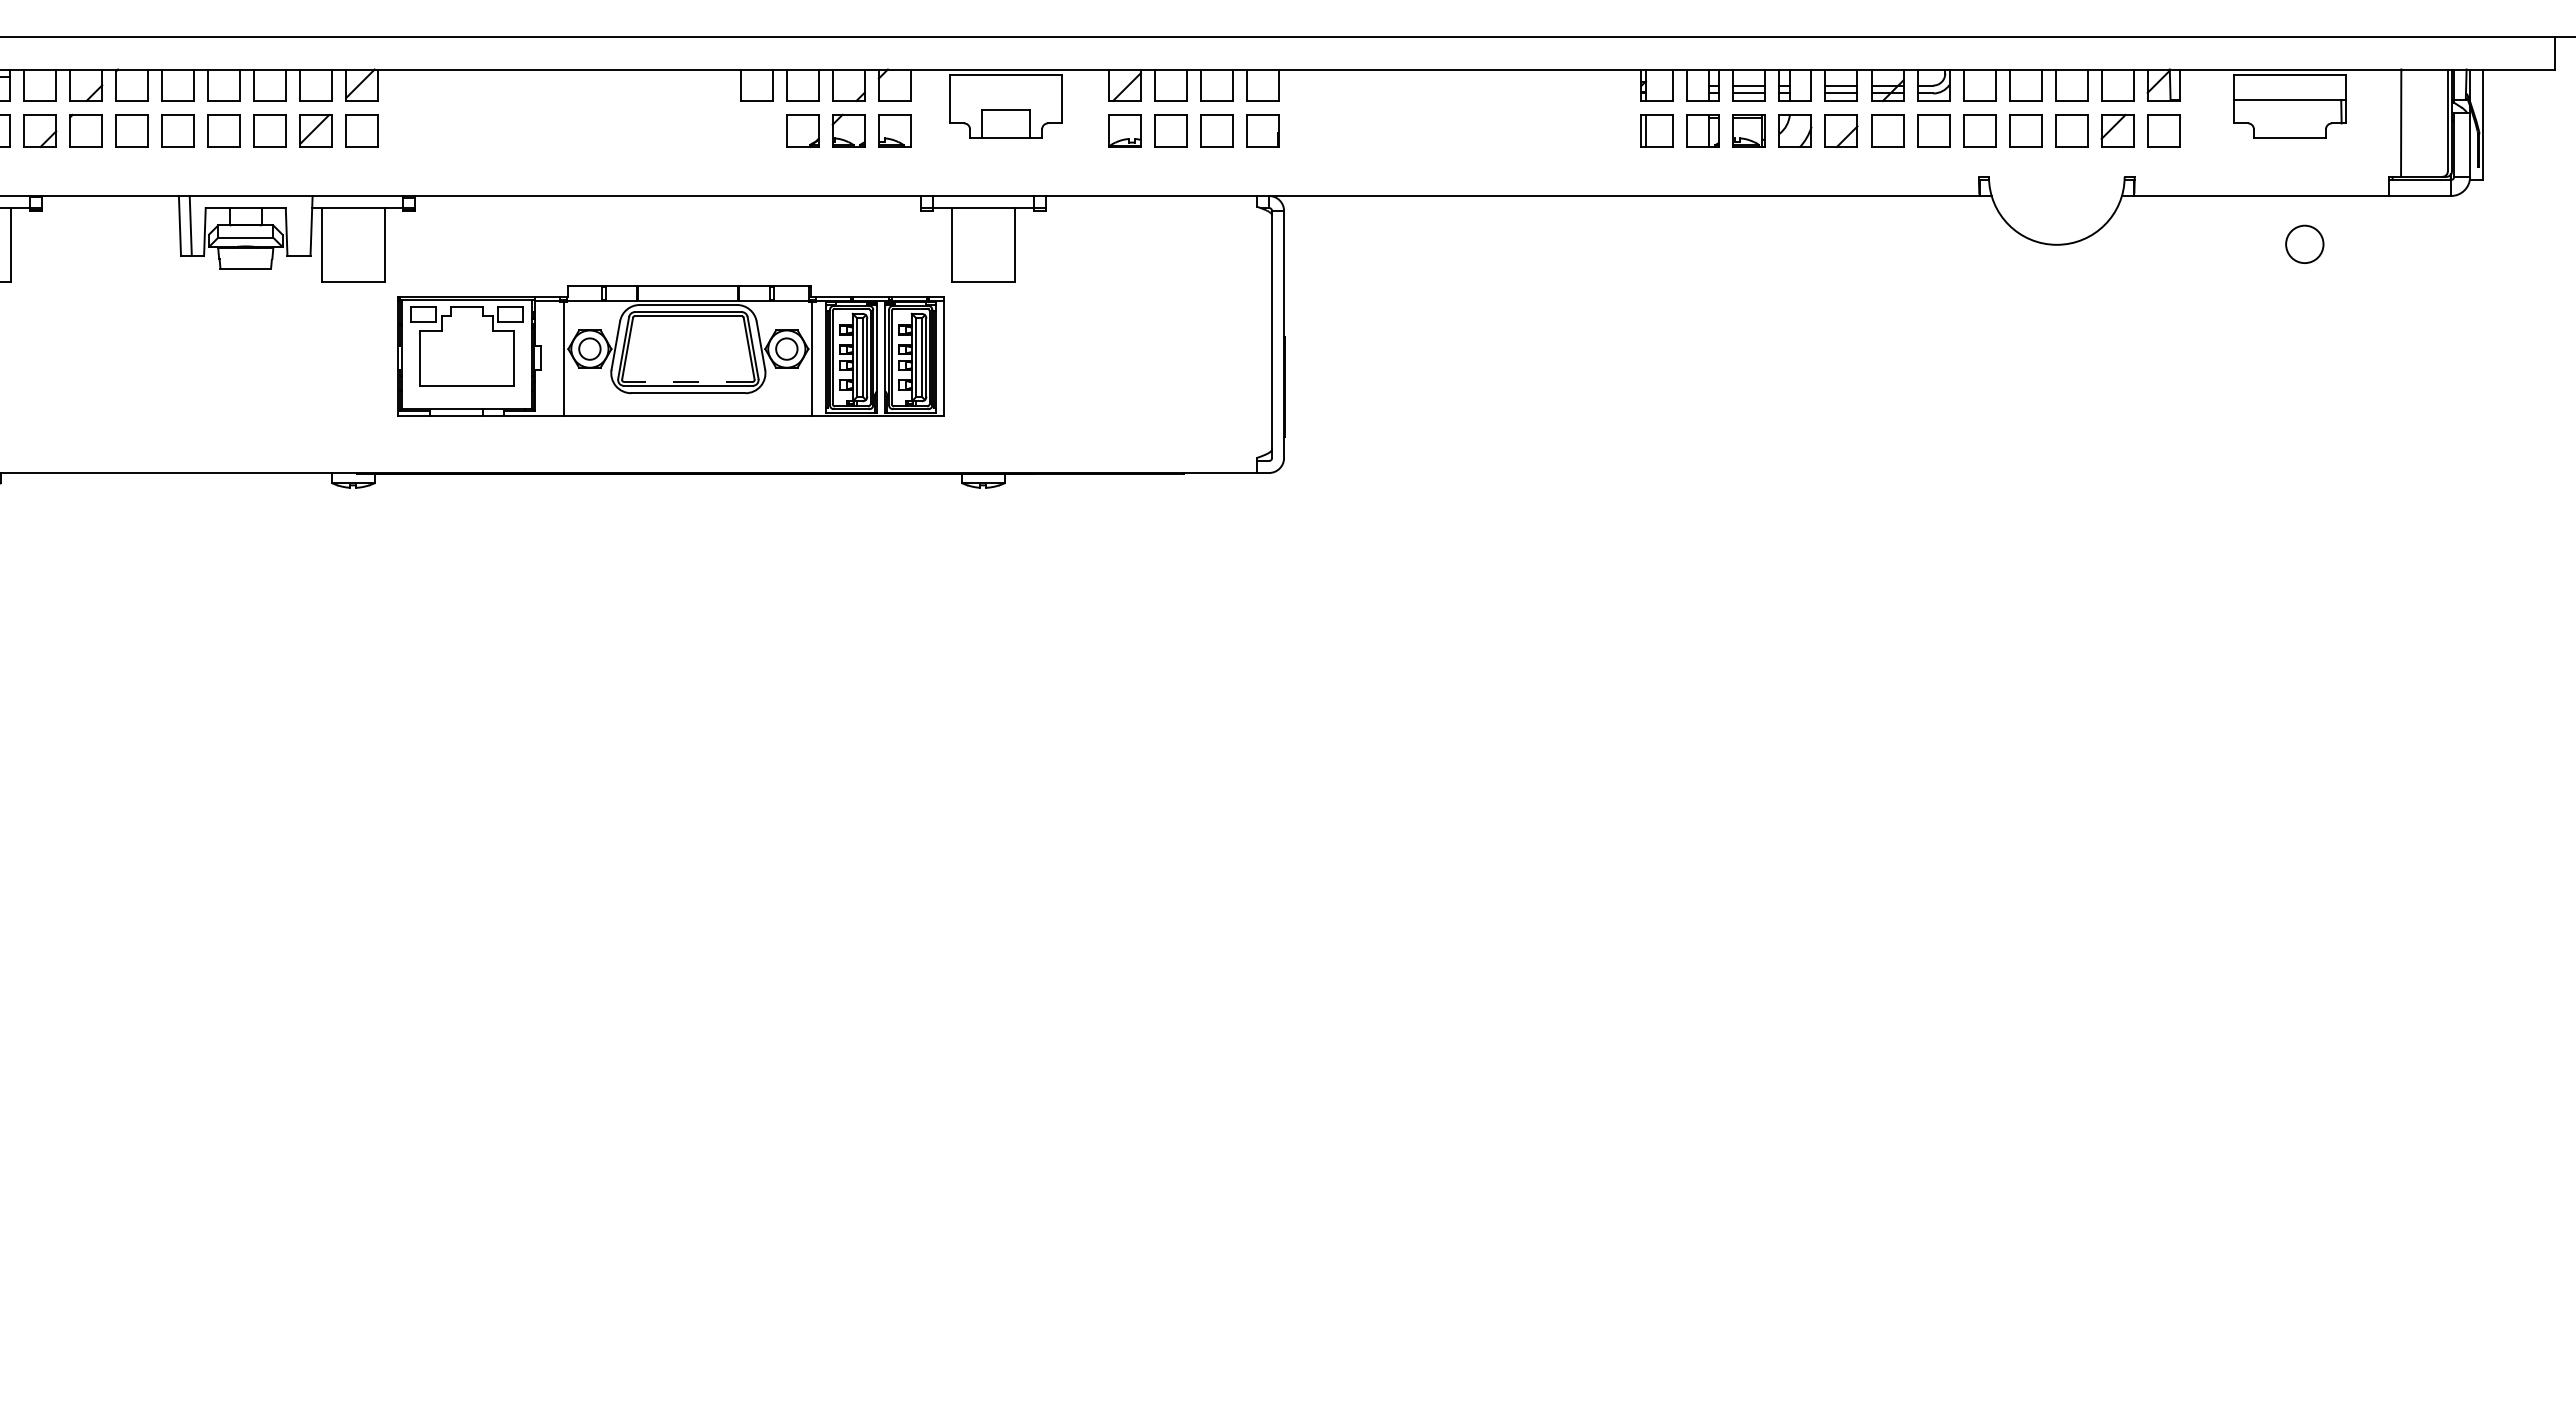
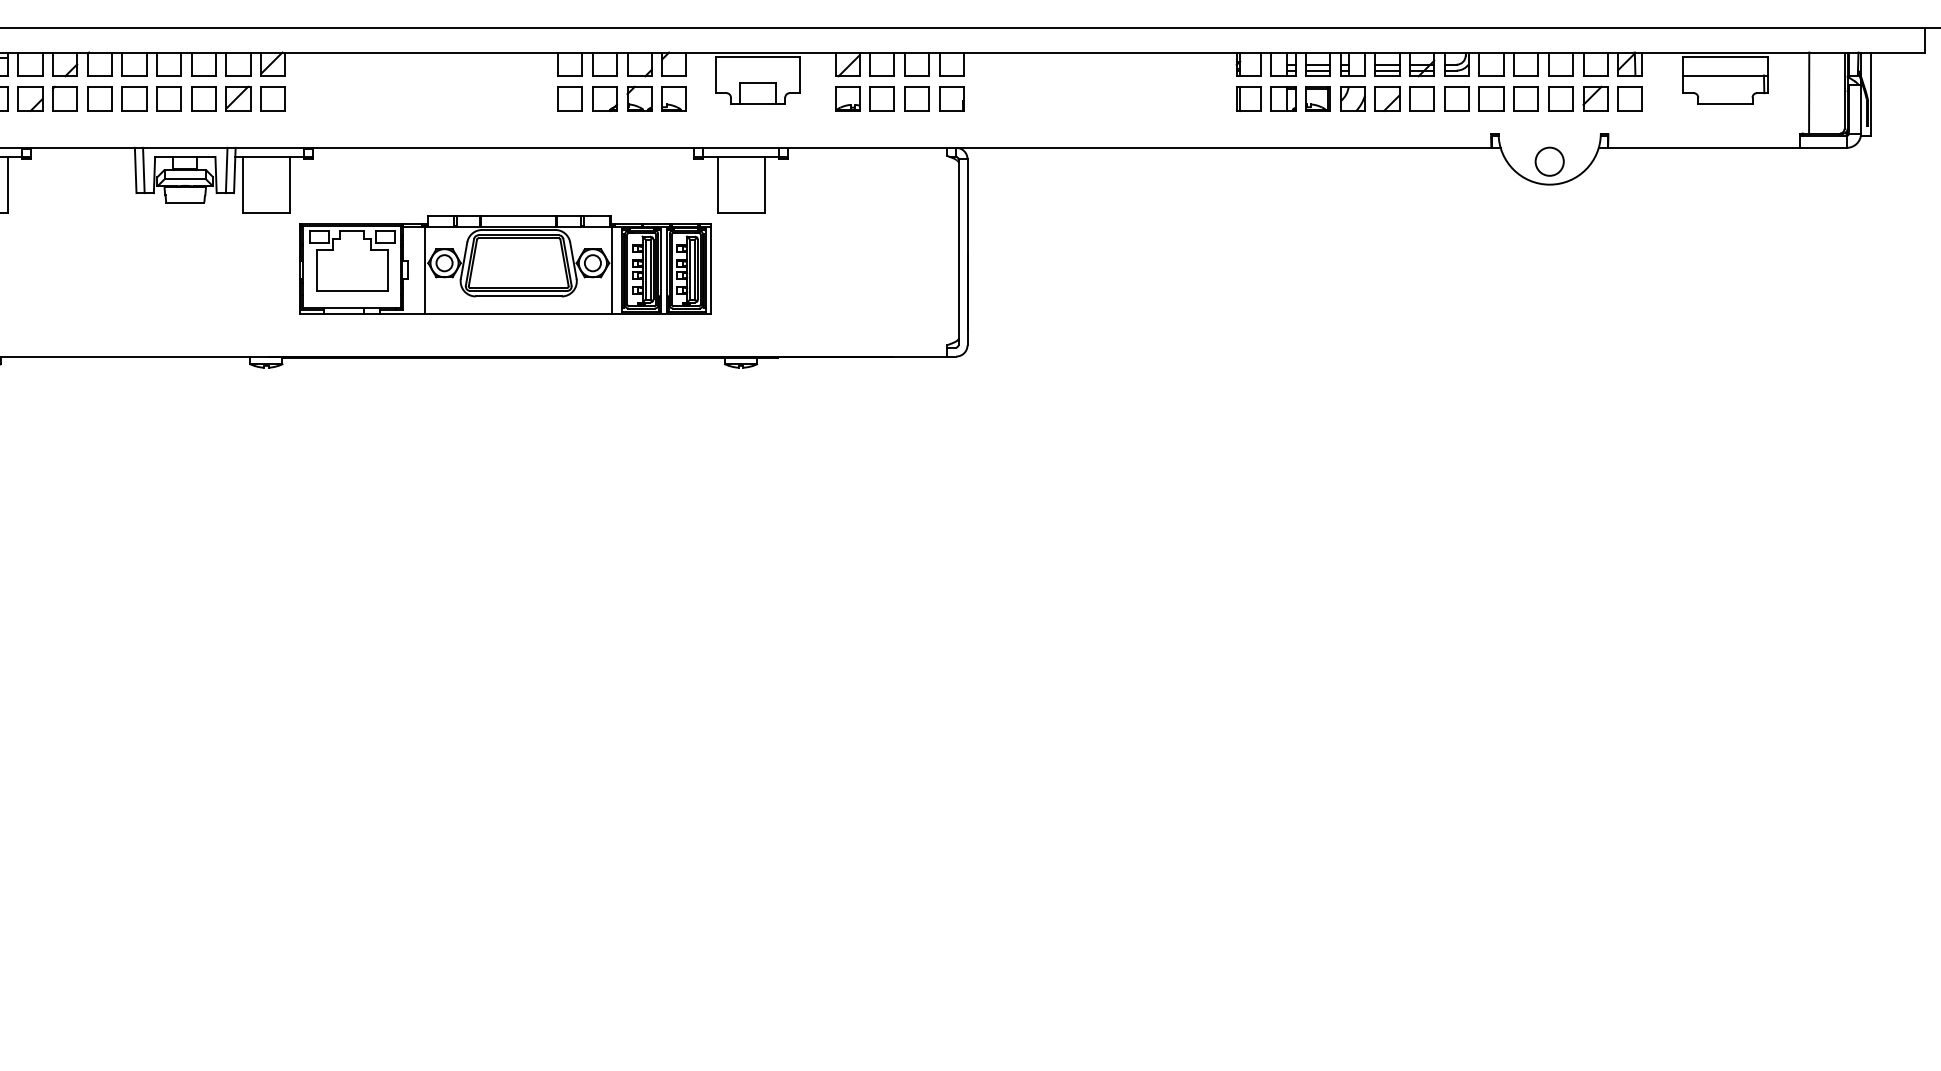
part: (756, 130) -> (570, 98), added
line: (300, 226) -> (226, 170), added
circle: (2304, 243) -> (1549, 161), moved
line: (687, 381) -> (518, 287), dashed -> solid

